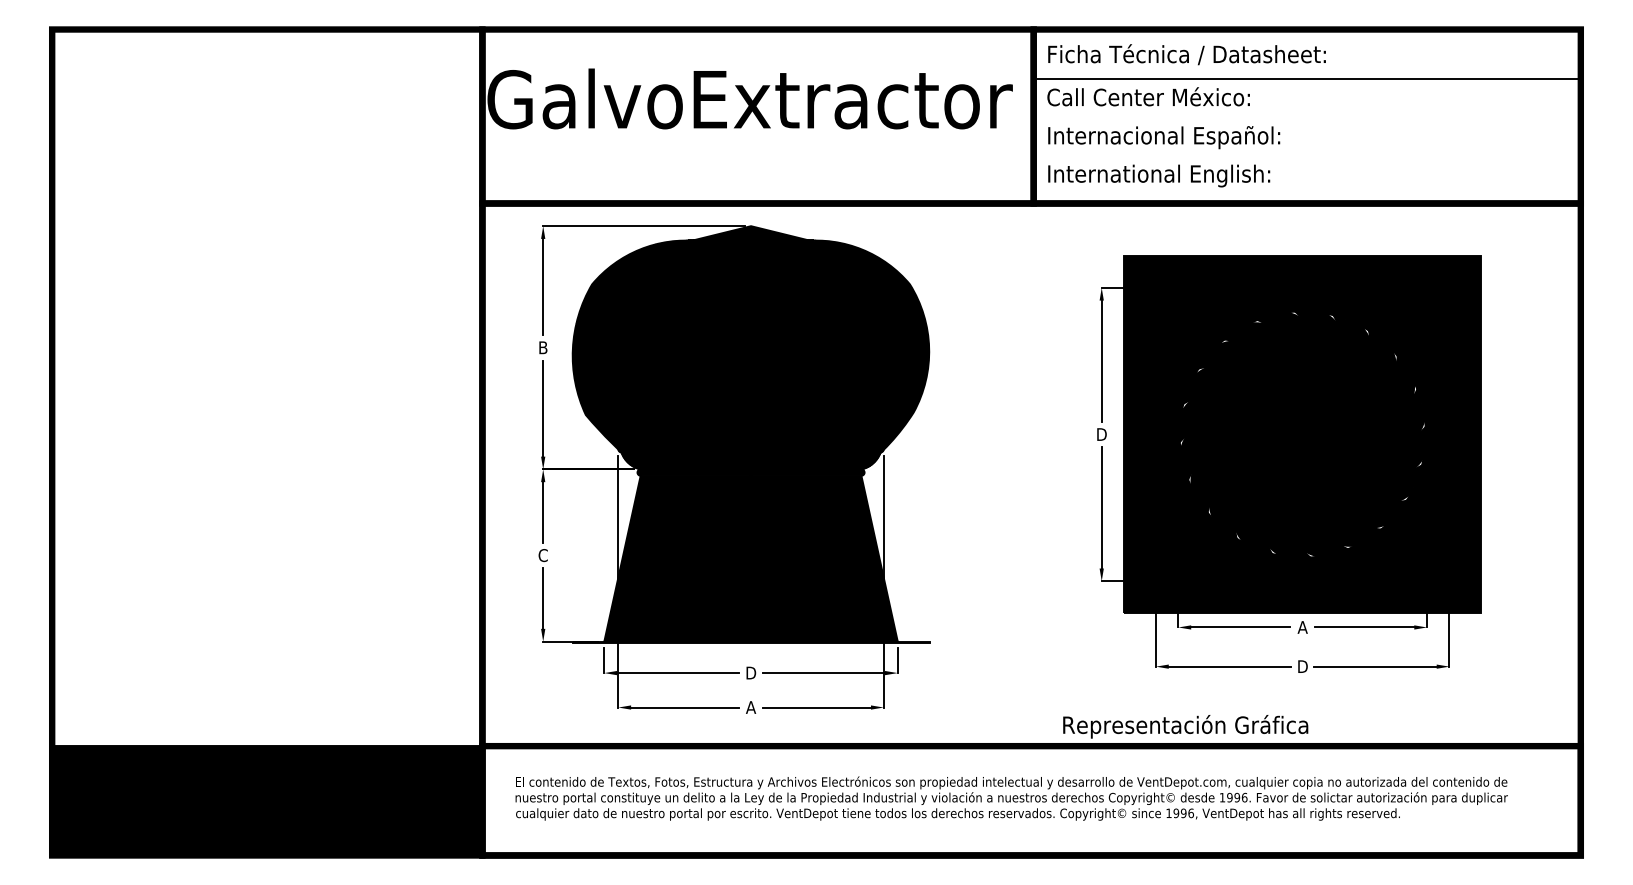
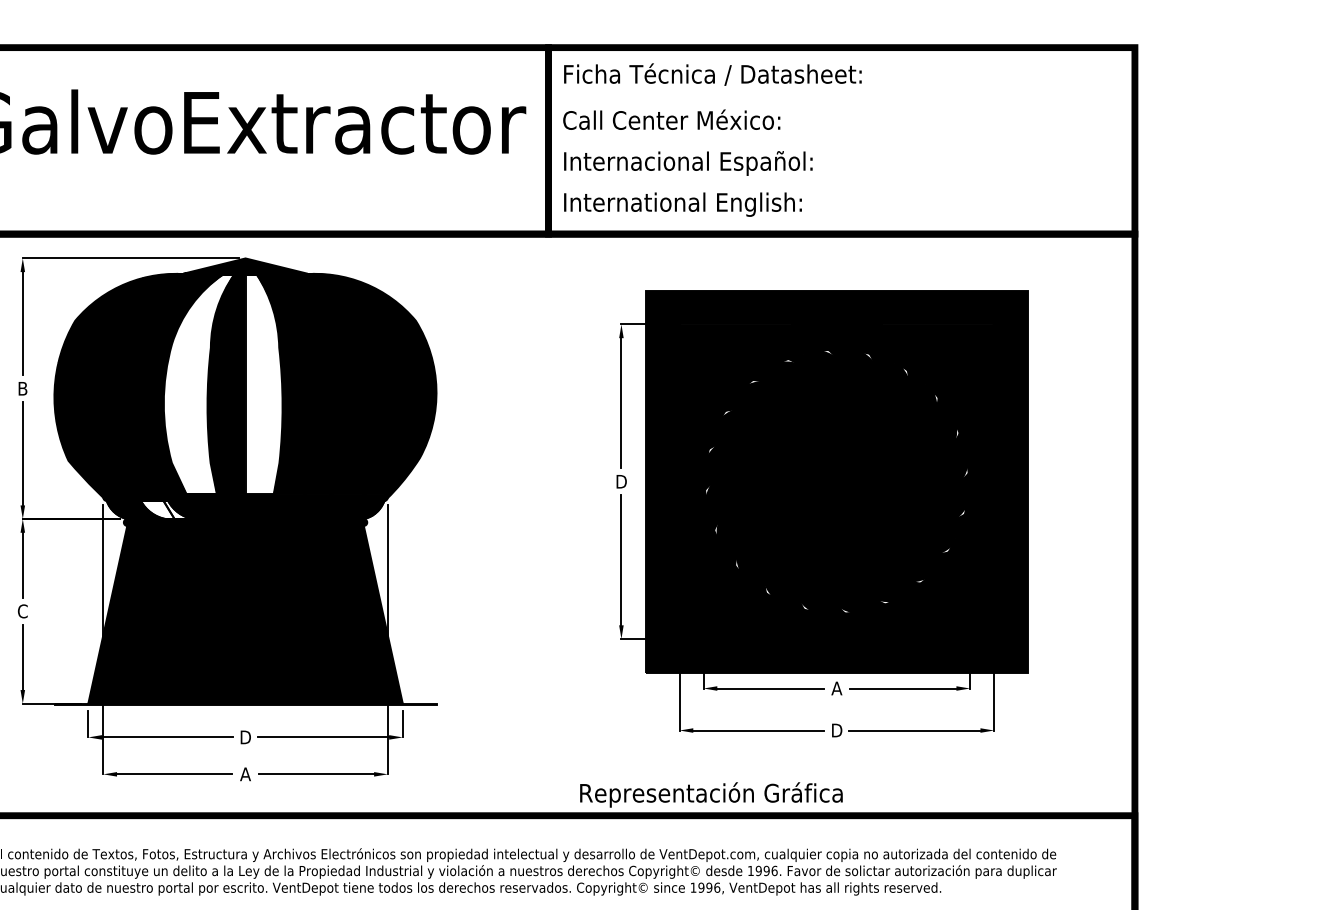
line: (1307, 79) -> (841, 101), removed
fill: (707, 343) -> (198, 384), removed
fill: (768, 343) -> (264, 384), removed
fill: (677, 460) -> (166, 509), removed

